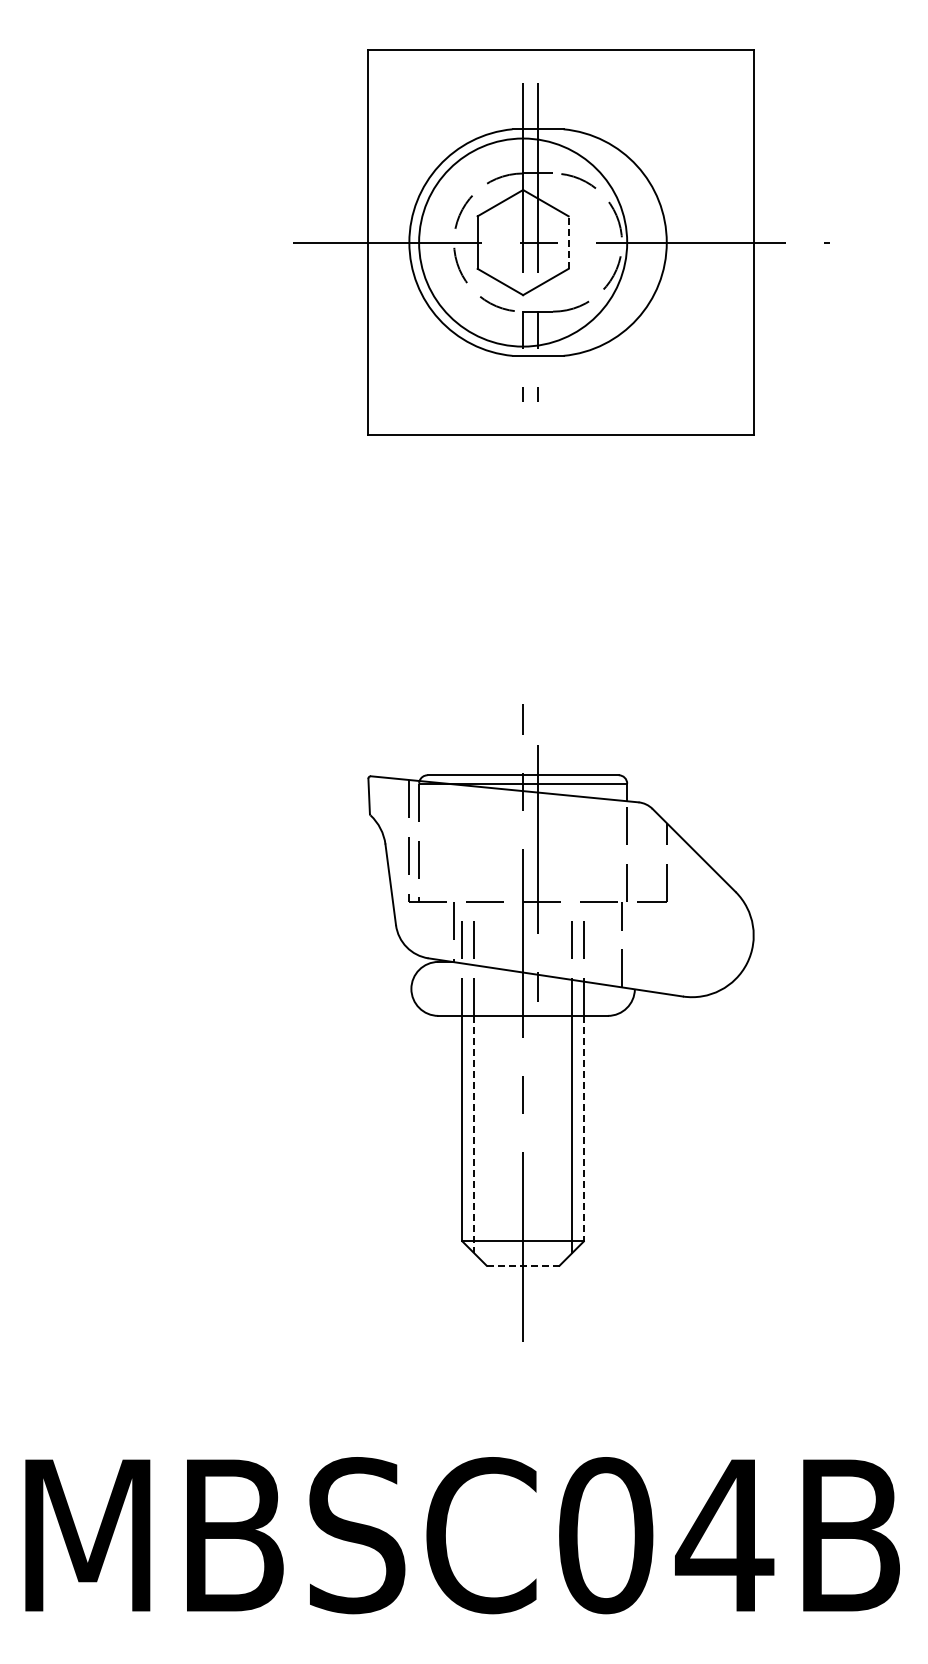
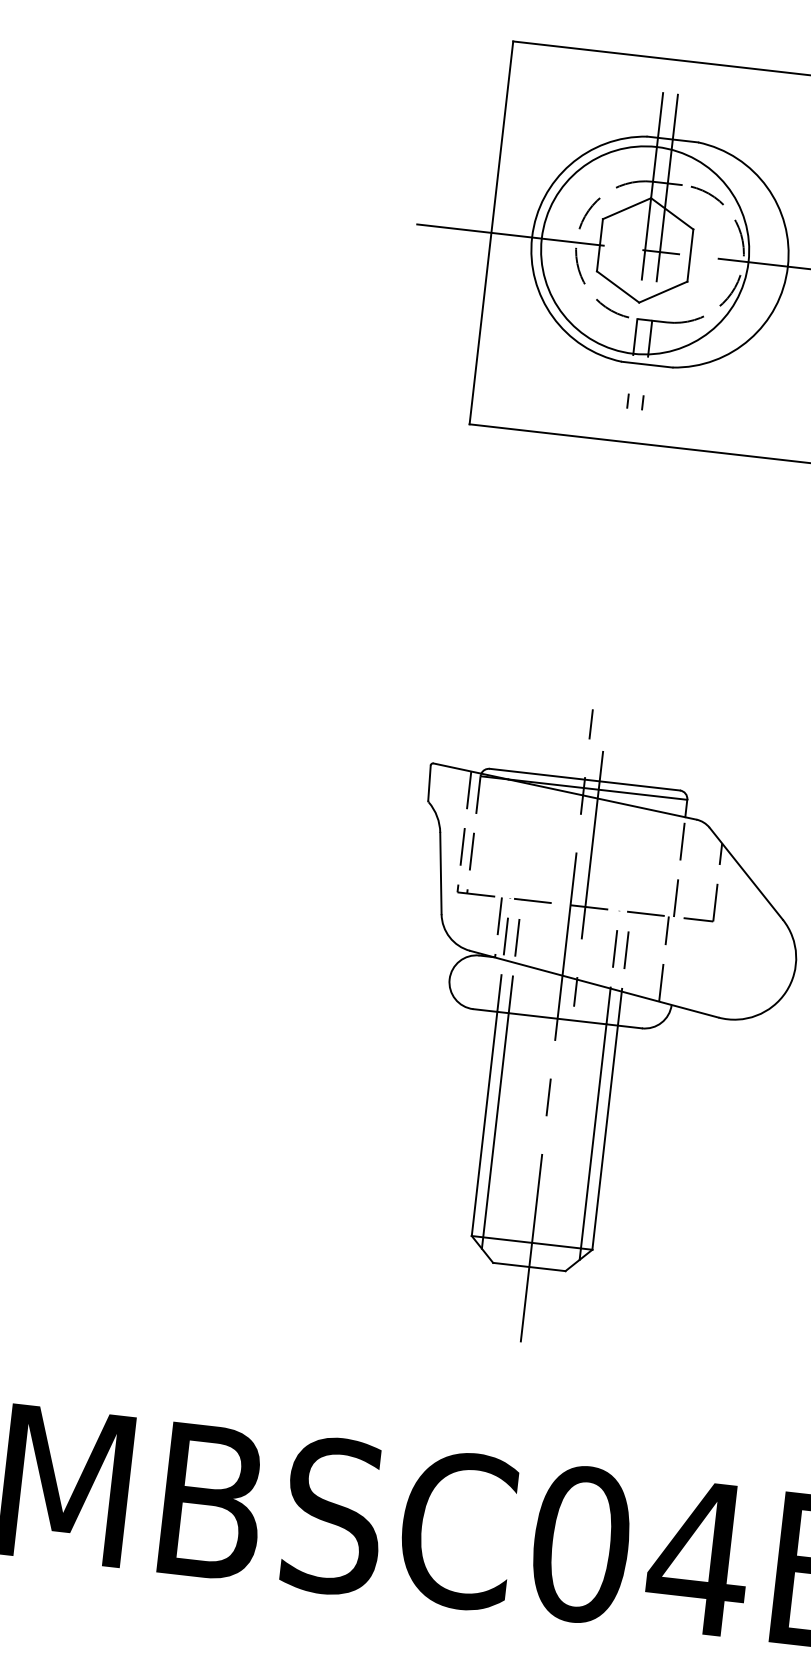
line: (568, 242) -> (690, 255), dashed -> solid
line: (583, 1128) -> (604, 1137), dashed -> solid
line: (473, 1134) -> (494, 1130), dashed -> solid
line: (522, 1265) -> (528, 1266), dashed -> solid

